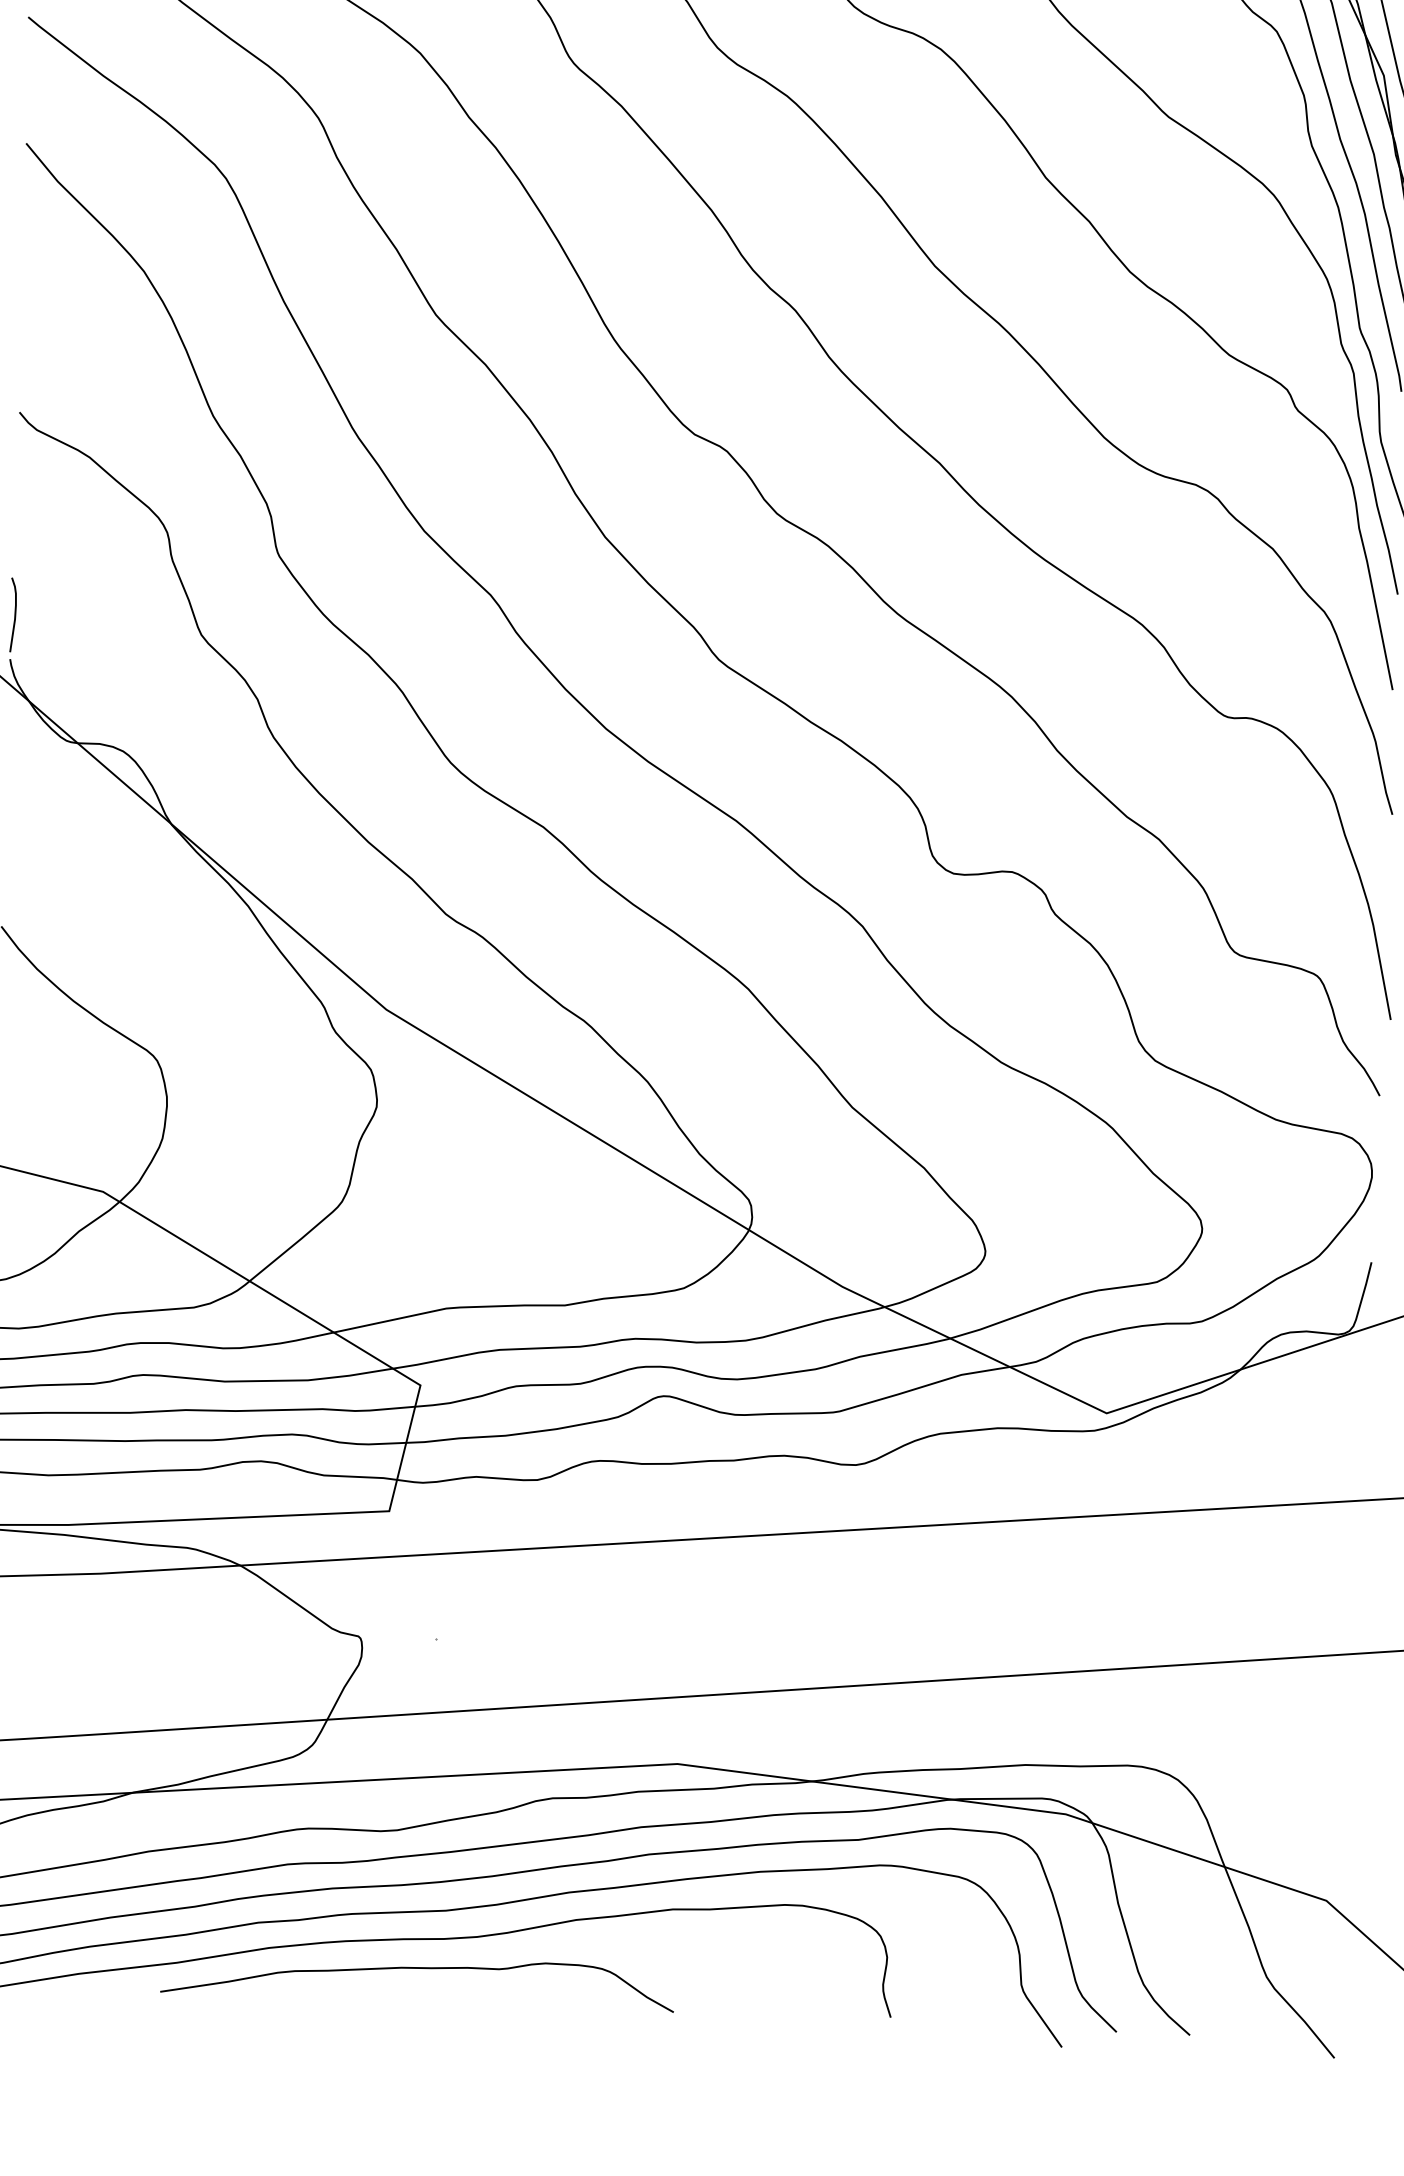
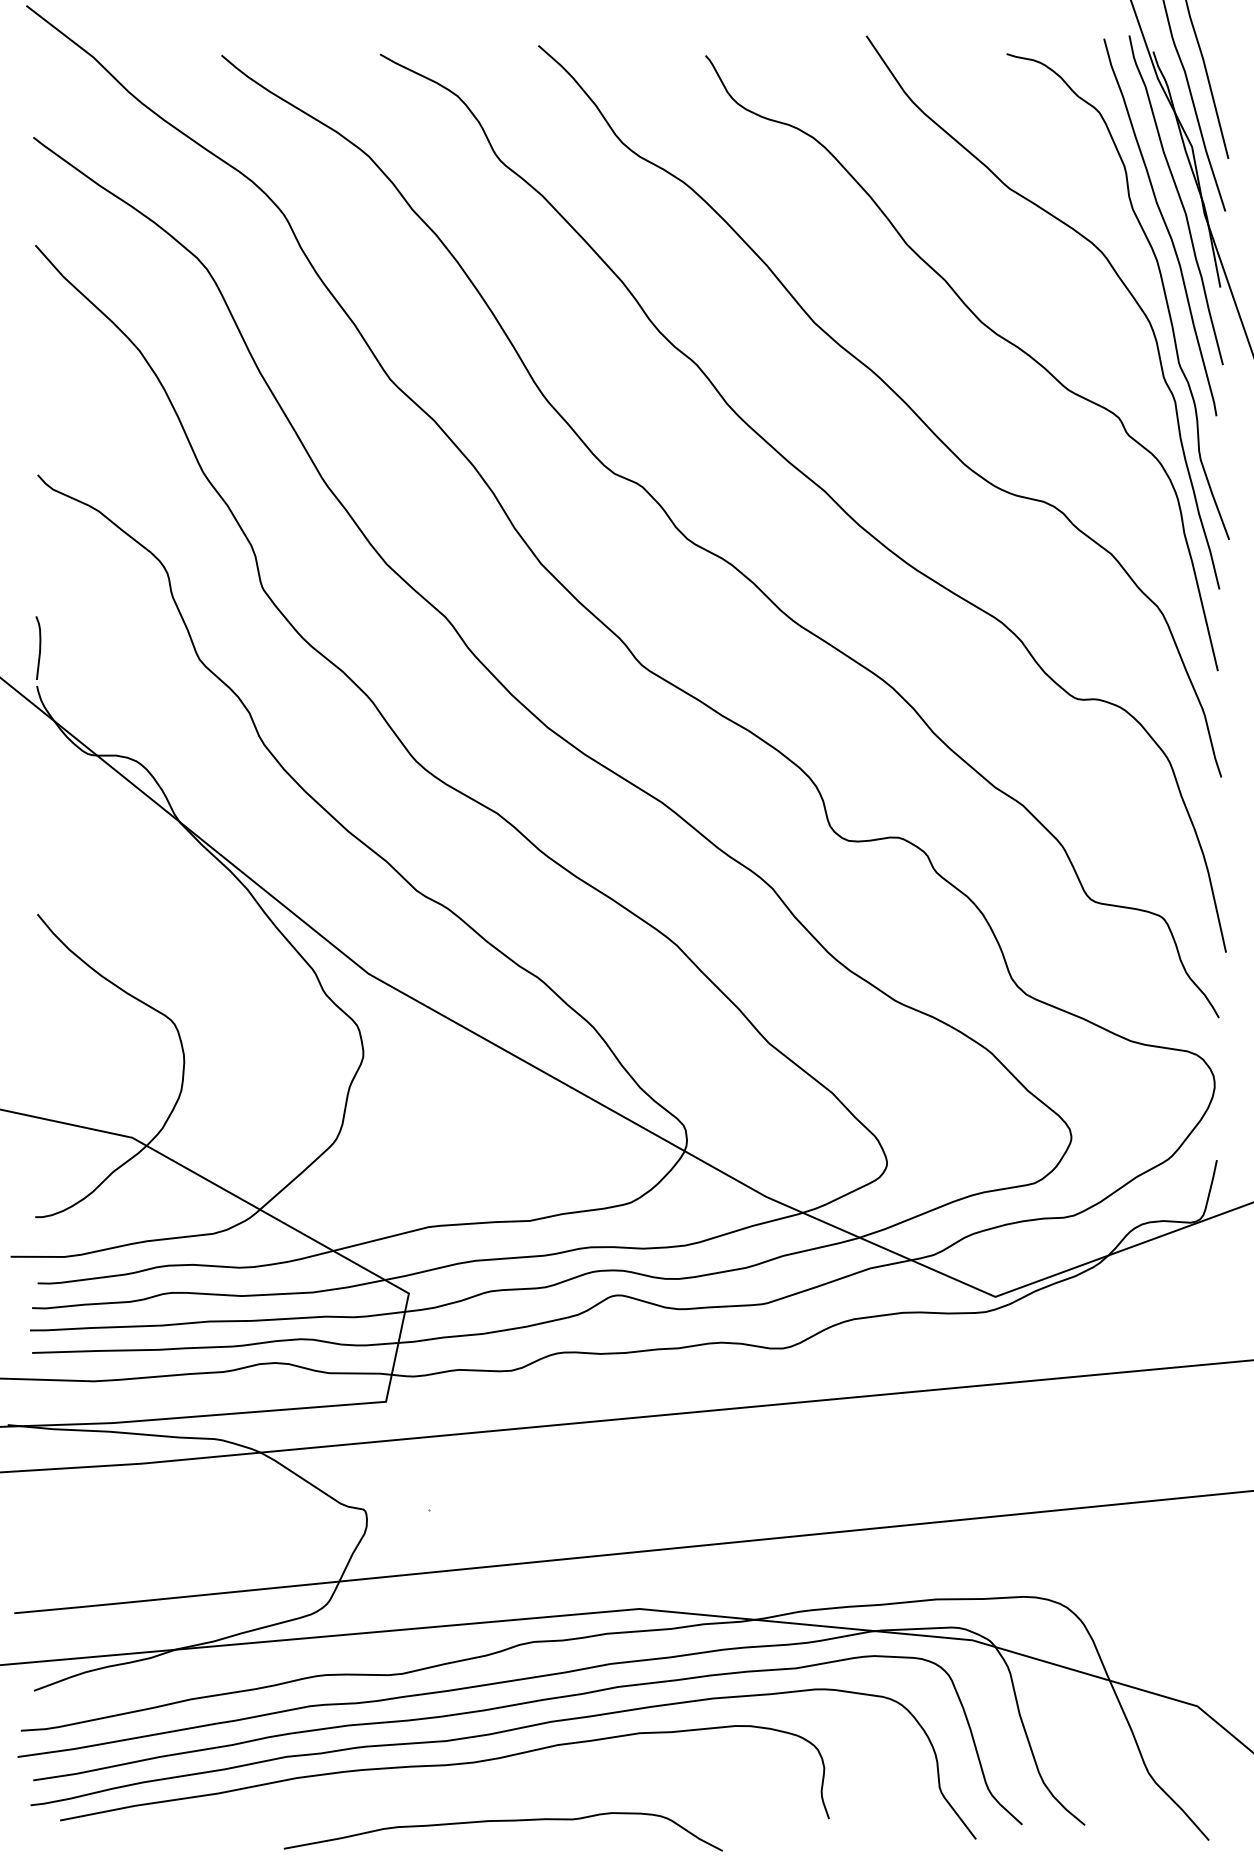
curve: (417, 1968) -> (502, 1821), moved

